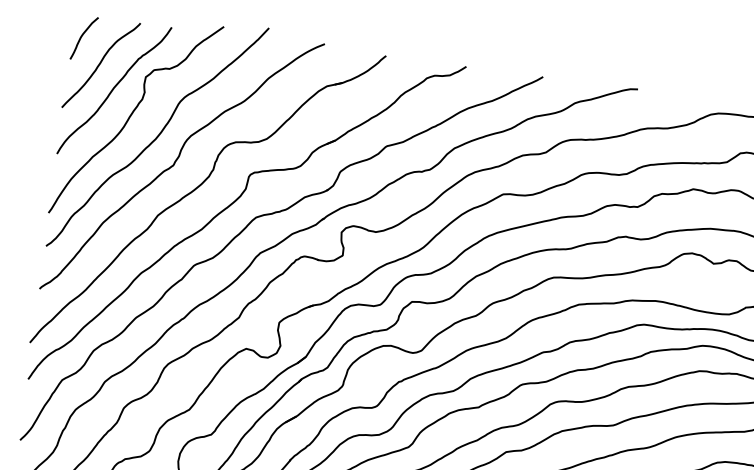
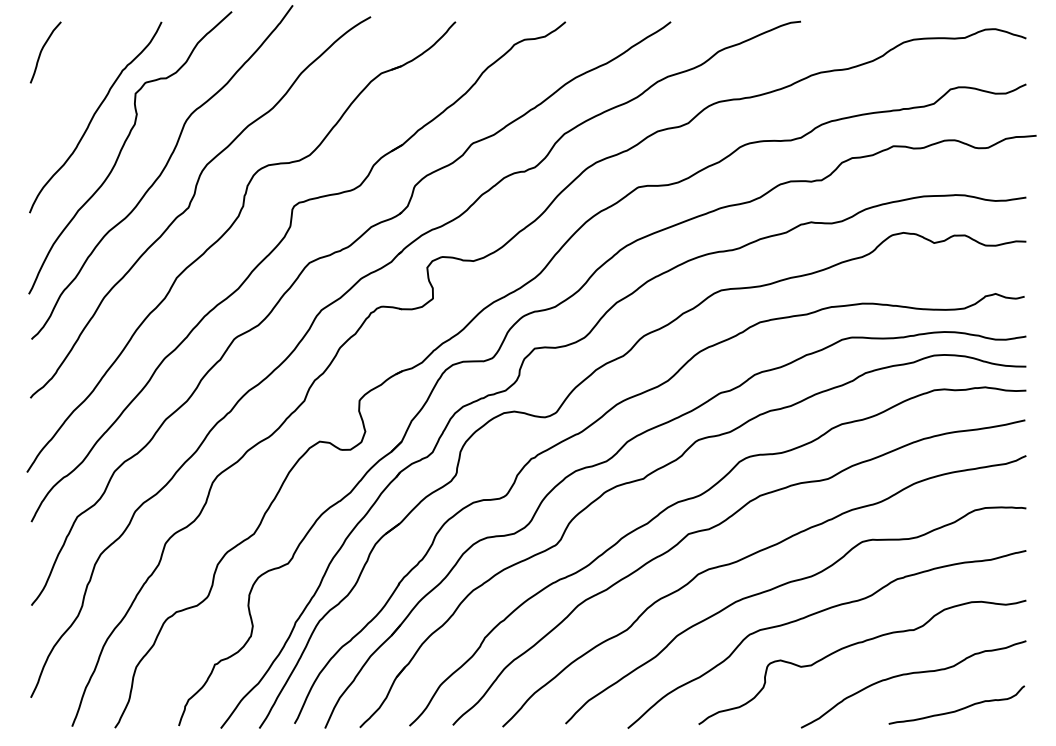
curve: (100, 64) -> (72, 84), removed

